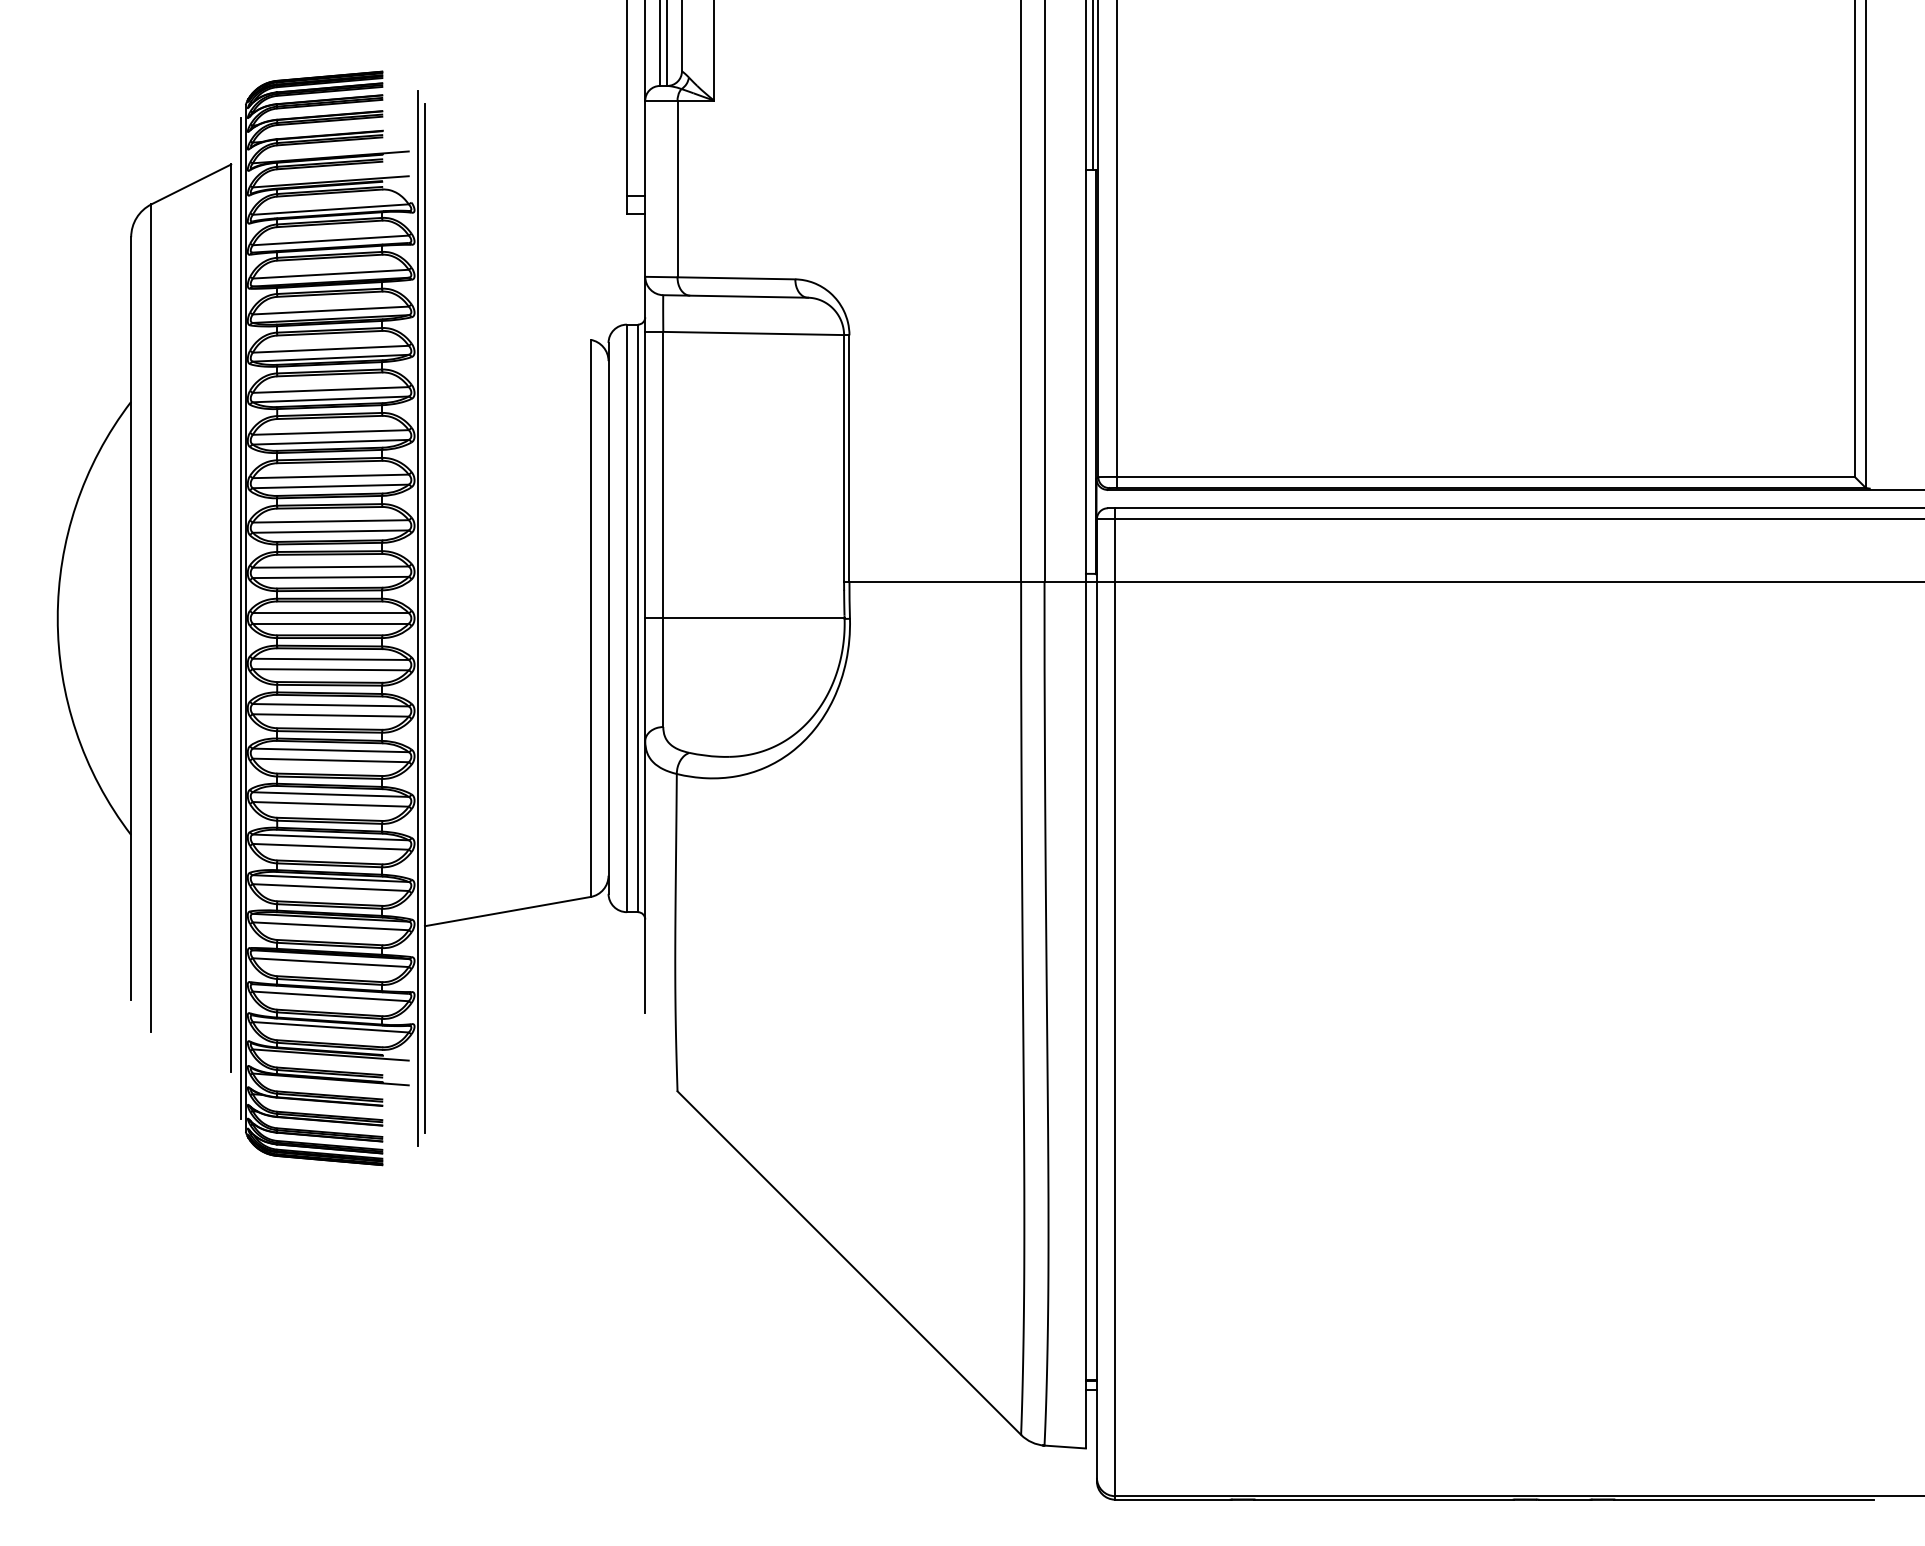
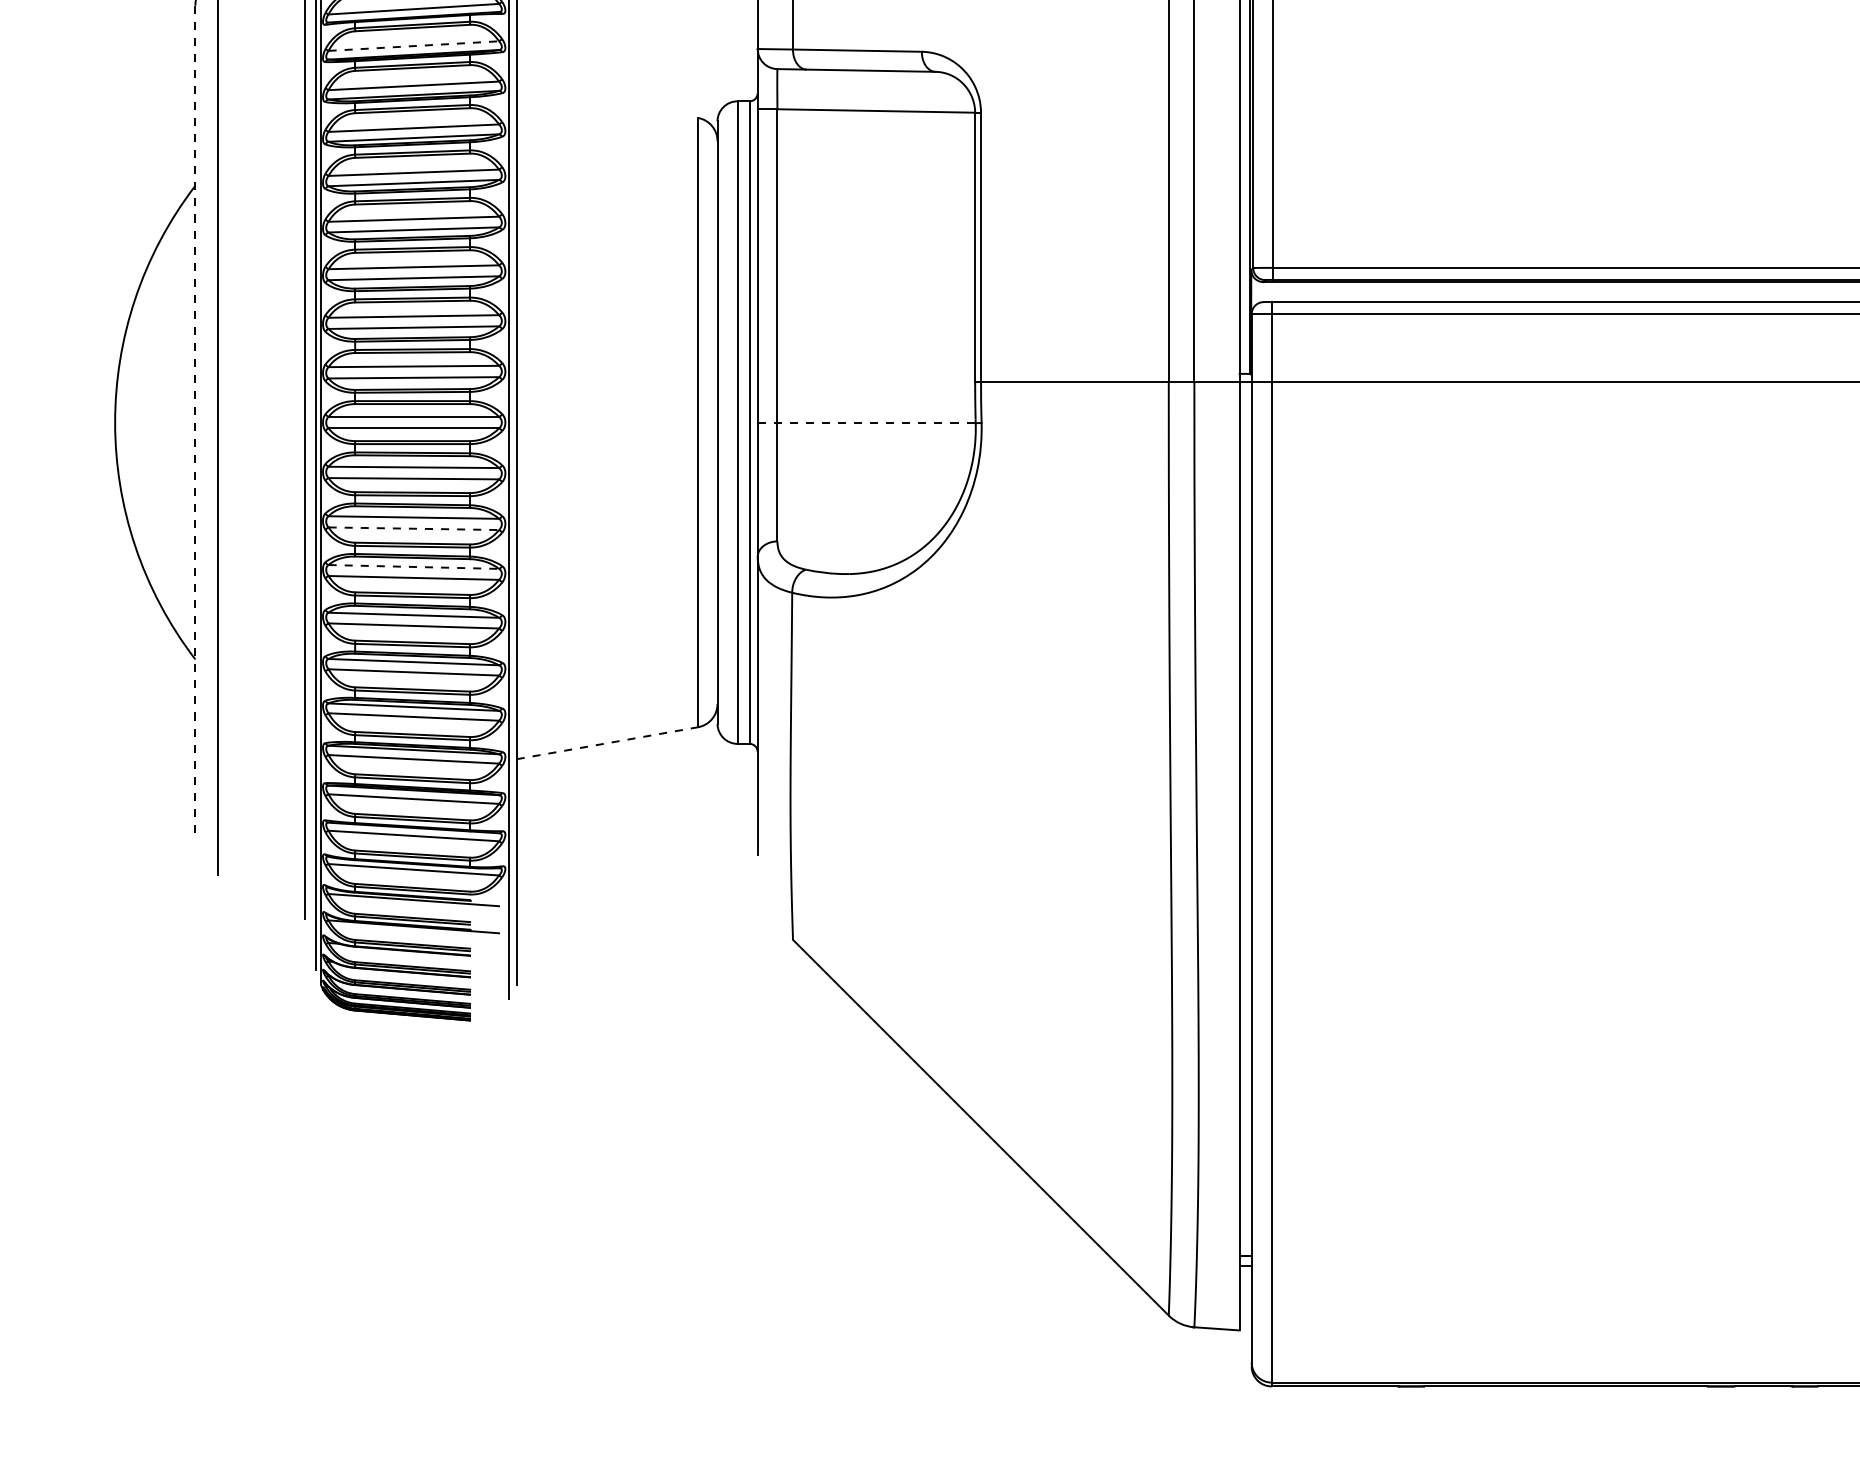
line: (331, 274) -> (414, 46), solid -> dashed
line: (131, 618) -> (195, 422), solid -> dashed
line: (744, 618) -> (866, 422), solid -> dashed
line: (330, 715) -> (413, 528), solid -> dashed
line: (330, 750) -> (413, 567), solid -> dashed
line: (508, 911) -> (608, 743), solid -> dashed

